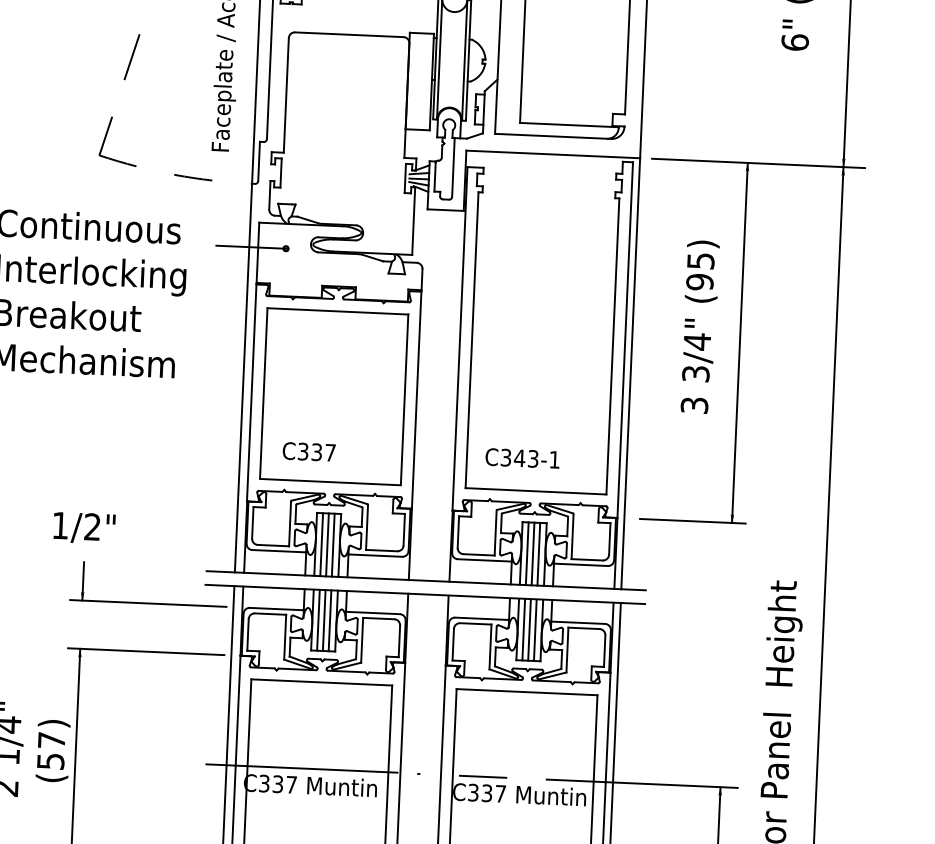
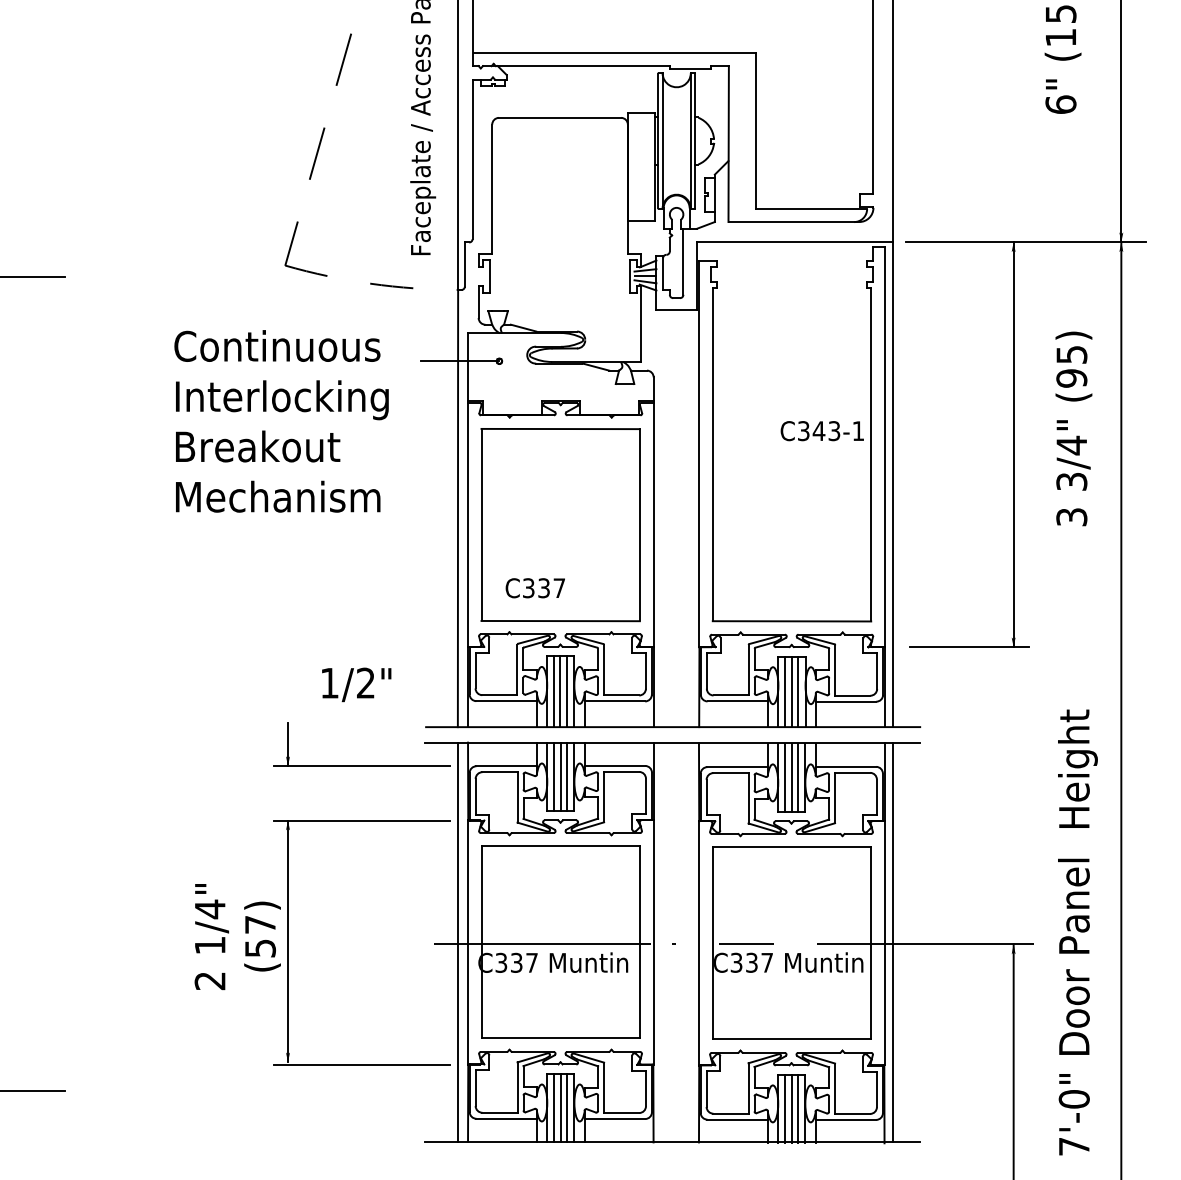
text: (699, 326) -> (1073, 428), moved
text: (521, 458) -> (821, 431), moved
text: (84, 527) -> (356, 684), moved

